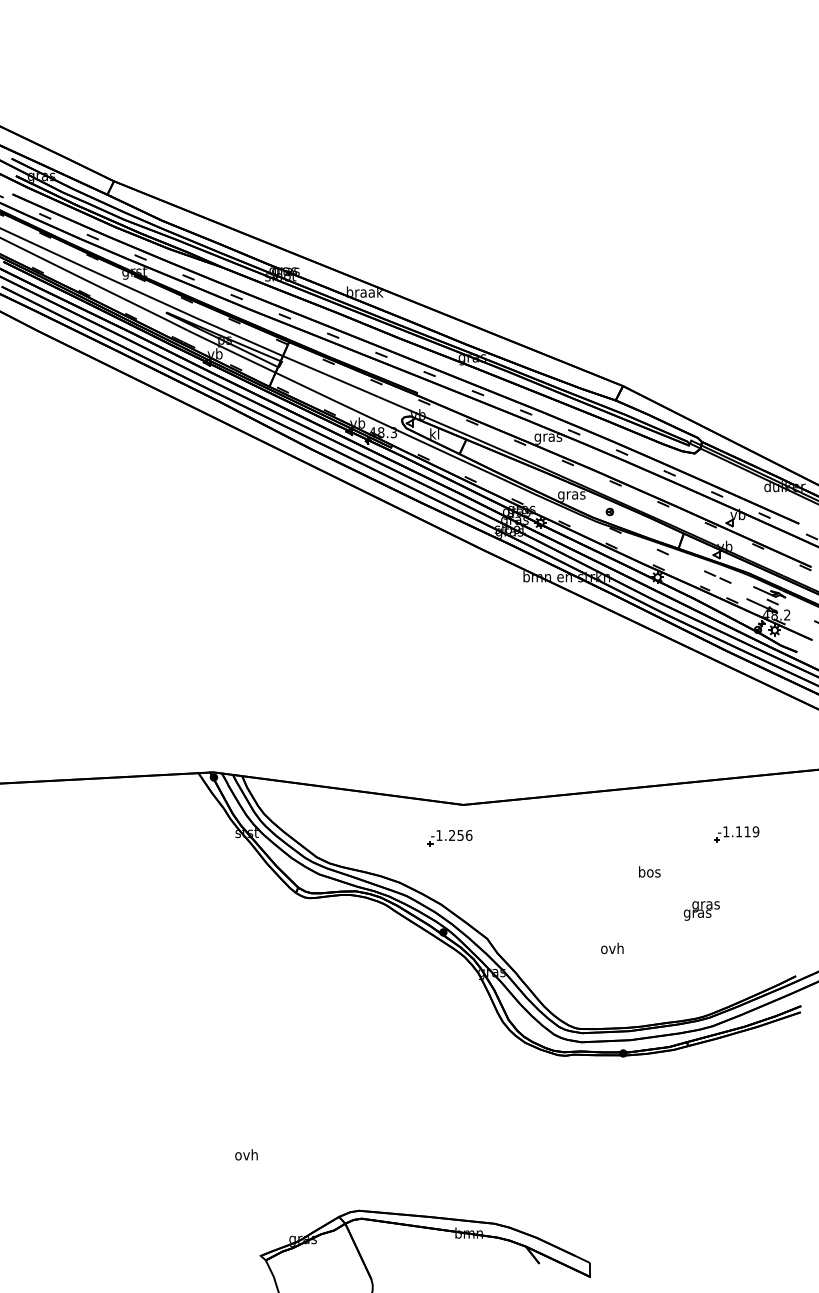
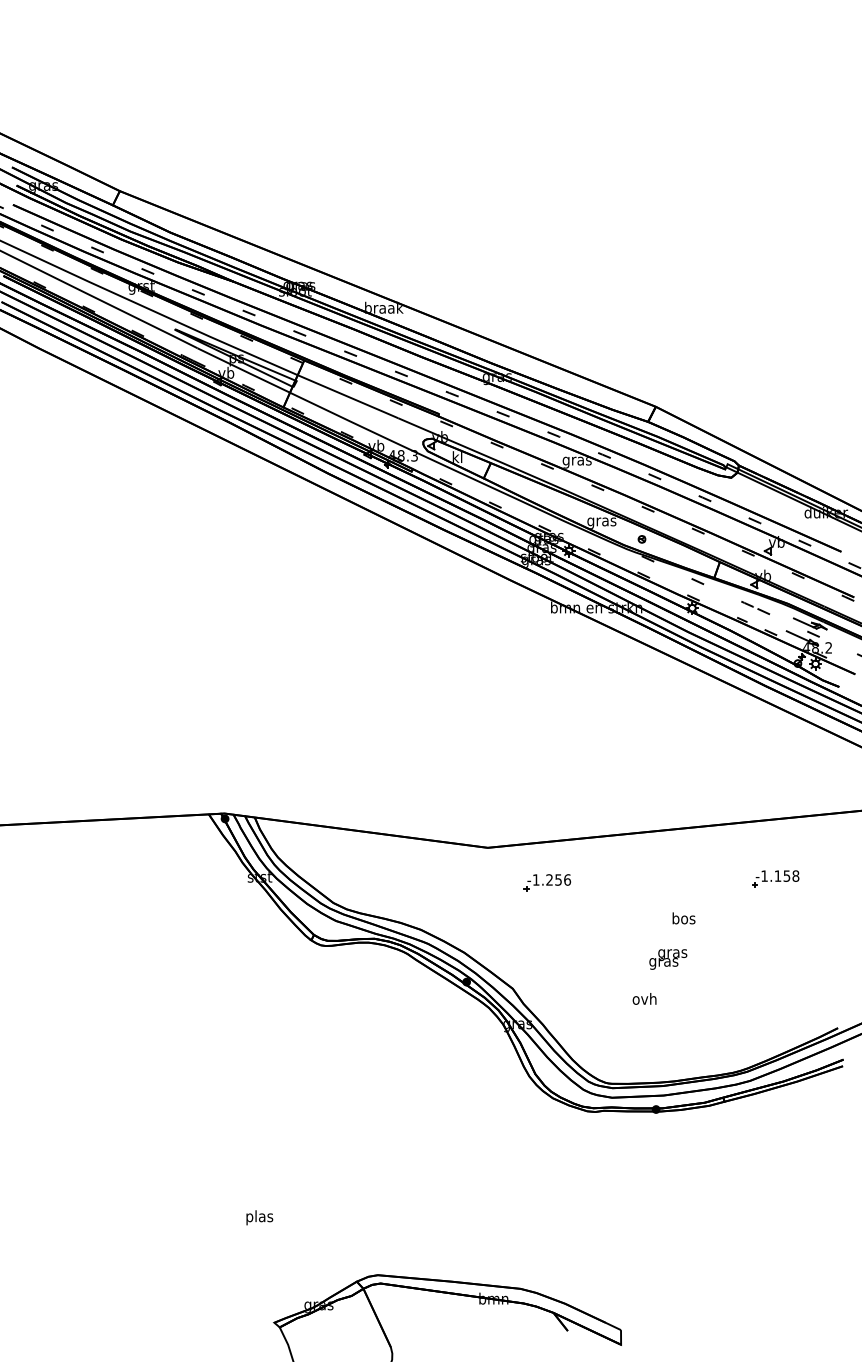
text: (751, 831) -> (791, 875), -1.119 -> -1.158
part: (449, 838) -> (546, 883), moved
text: (701, 910) -> (667, 958), moved
text: (246, 1156) -> (259, 1218), ovh -> plas

